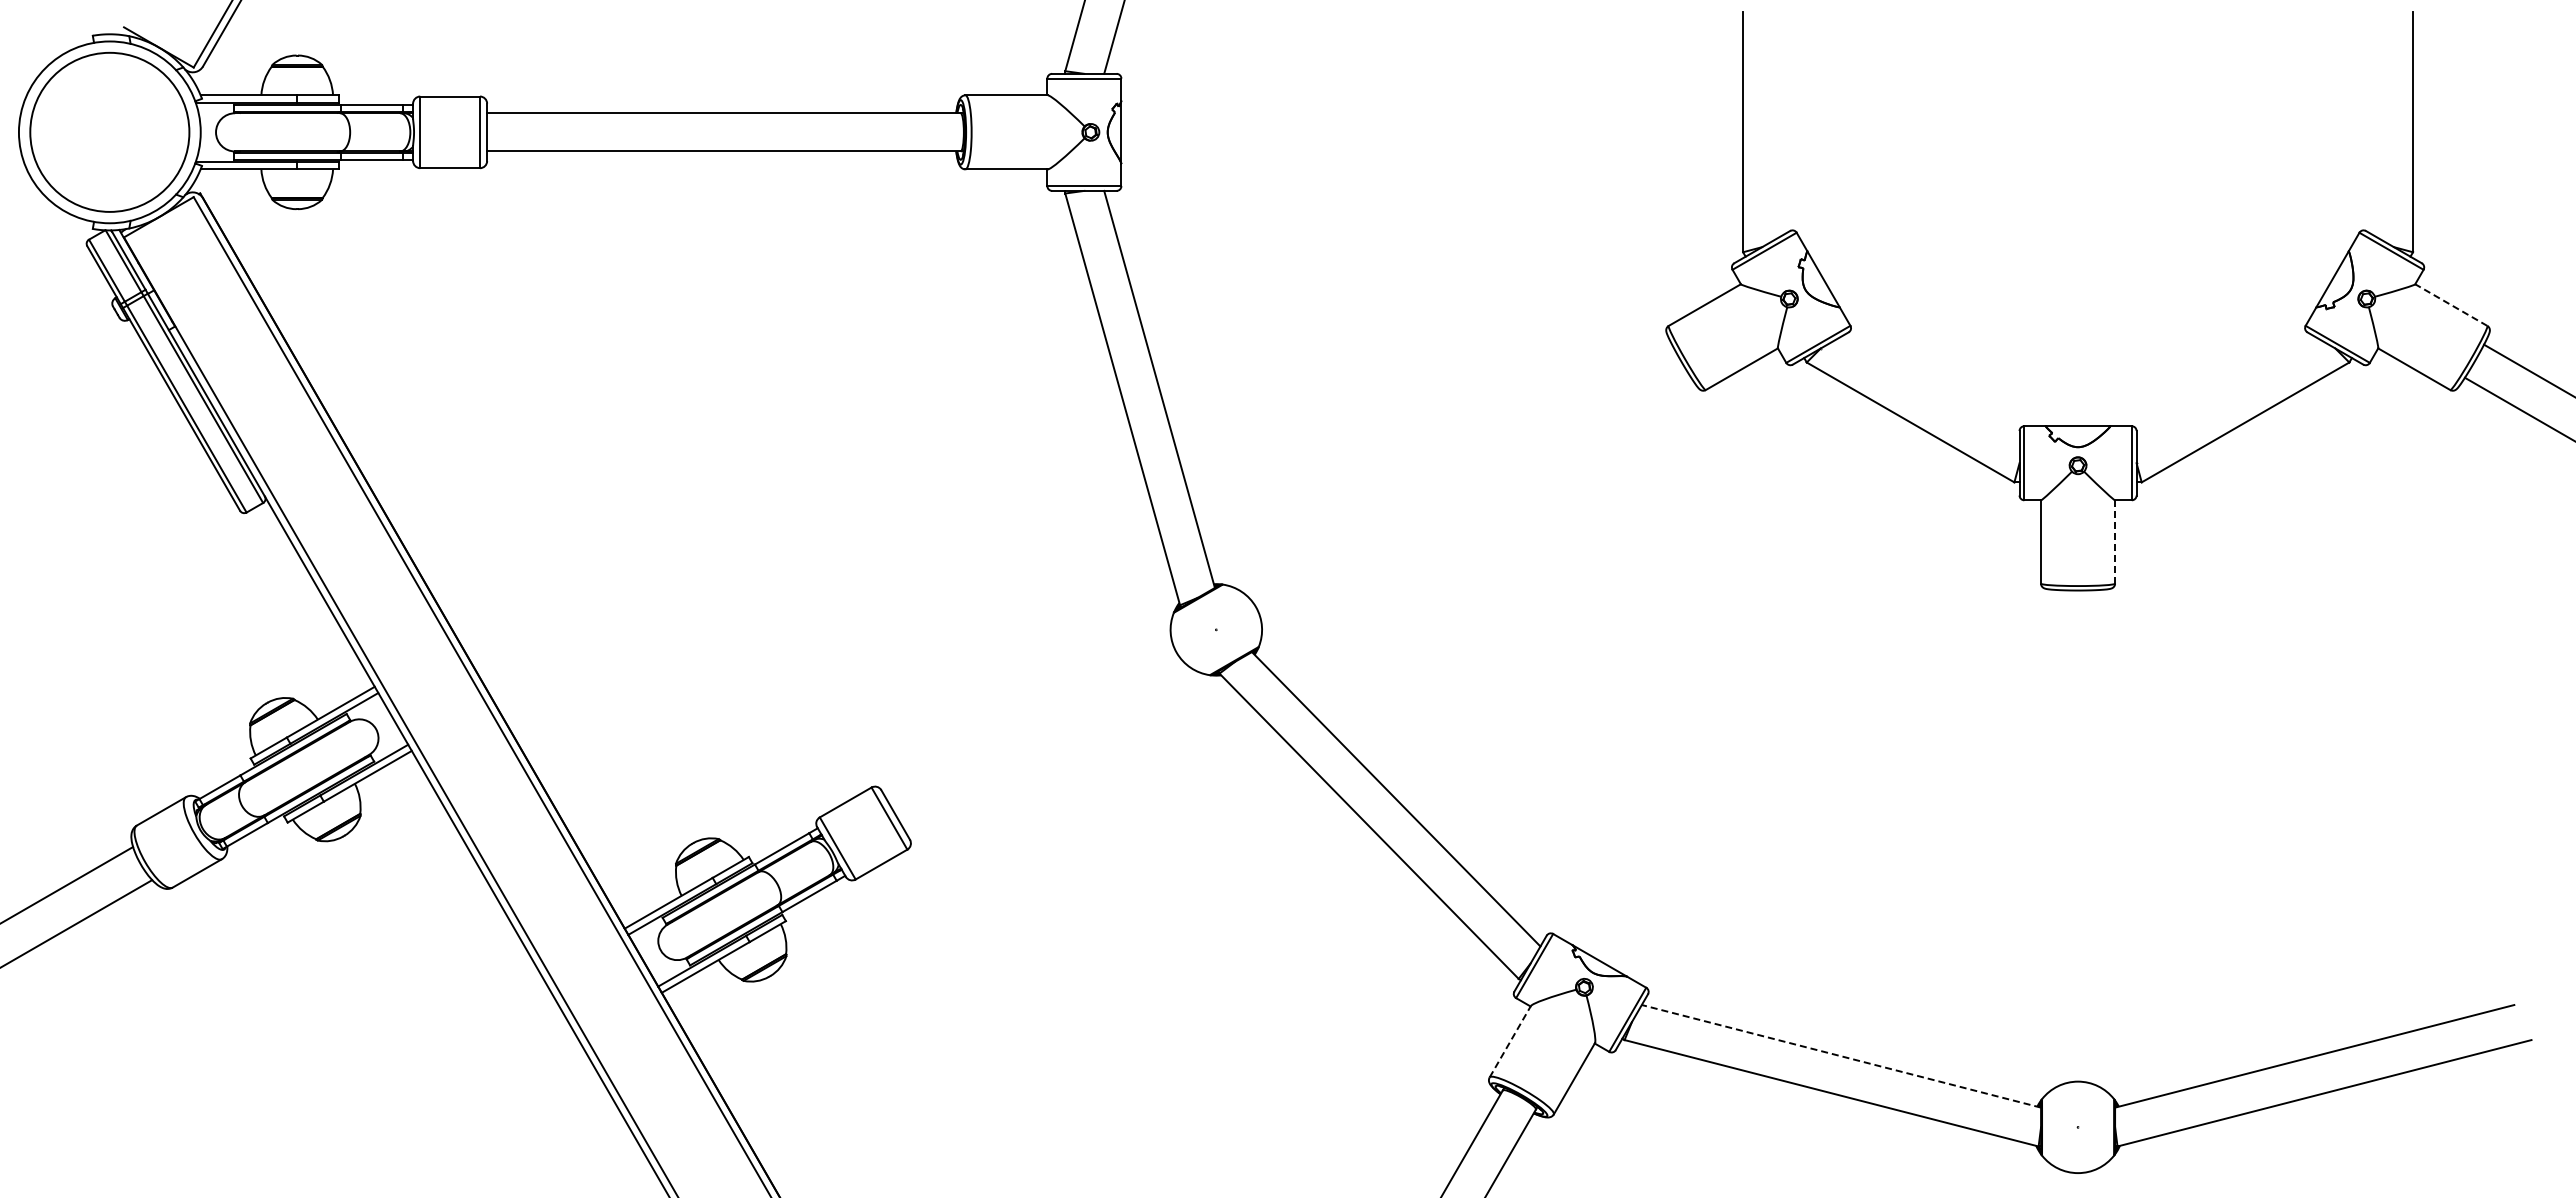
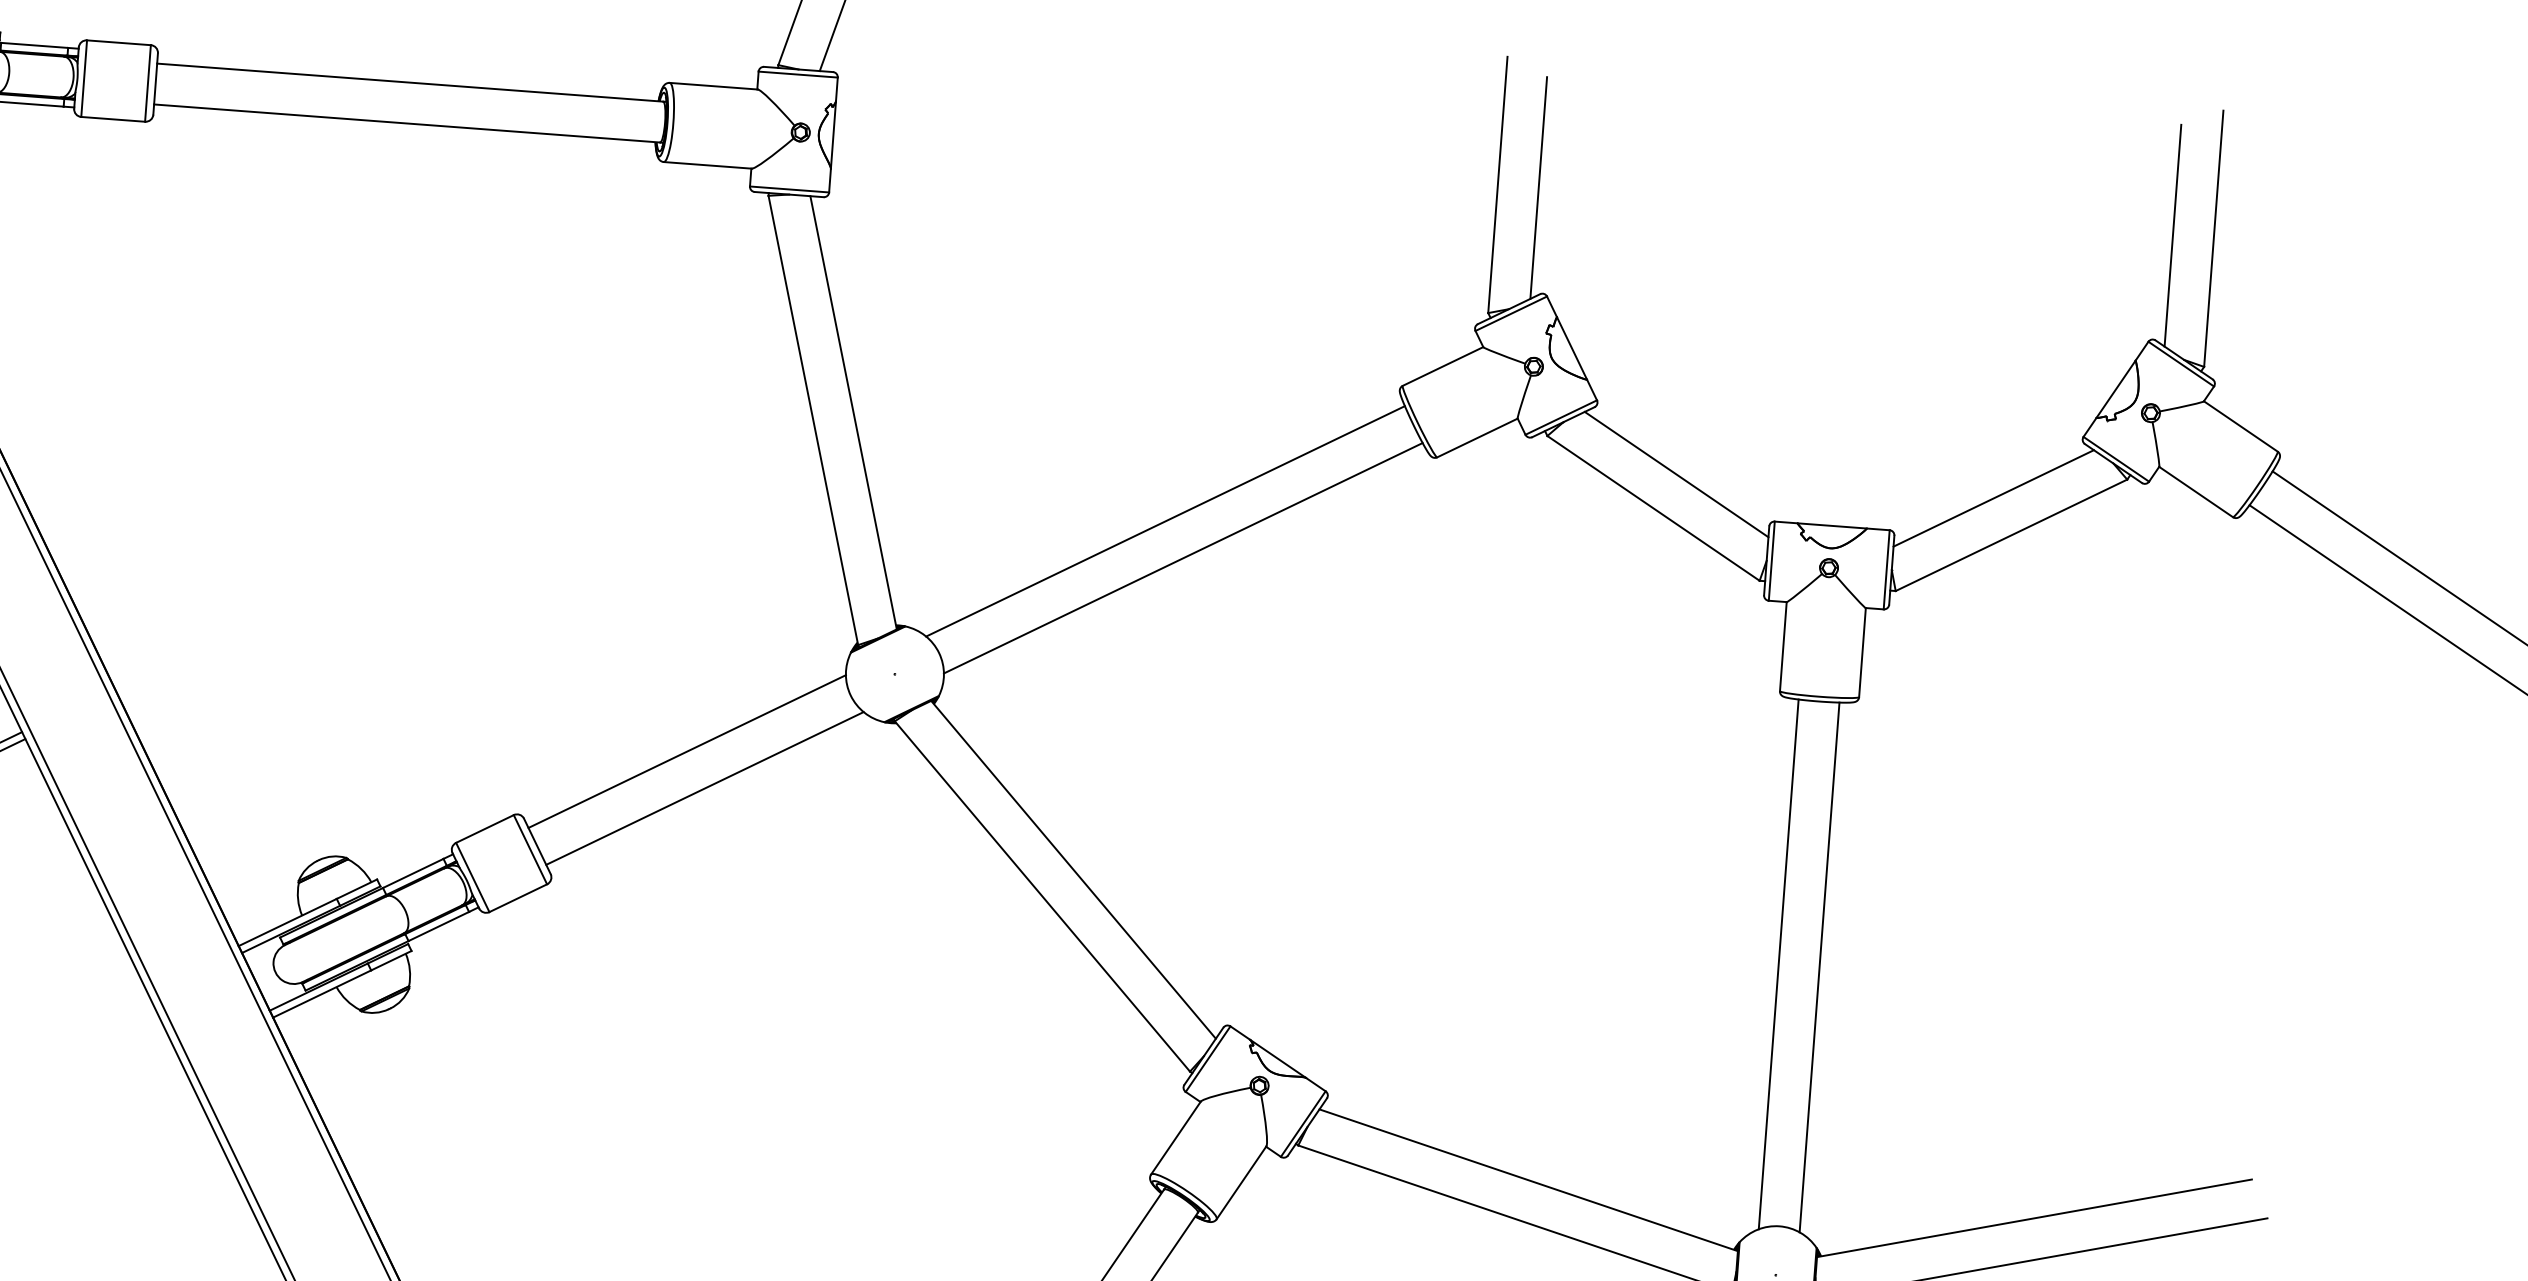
line: (1781, 132) -> (1538, 188), added
line: (2374, 132) -> (2172, 235), added
line: (2451, 305) -> (2240, 426), dashed -> solid
line: (1929, 389) -> (1676, 474), added
line: (2226, 389) -> (1993, 498), added
line: (1457, 468) -> (1165, 521), added
line: (1476, 501) -> (1183, 558), added
line: (2115, 541) -> (1862, 652), dashed -> solid
line: (1028, 716) -> (687, 751), added
line: (1047, 749) -> (704, 788), added
line: (2058, 837) -> (1778, 963), added
line: (2097, 837) -> (1819, 966), added
line: (1510, 1041) -> (1176, 1137), dashed -> solid
line: (1840, 1056) -> (1527, 1180), dashed -> solid

